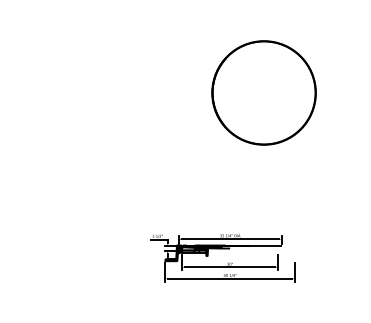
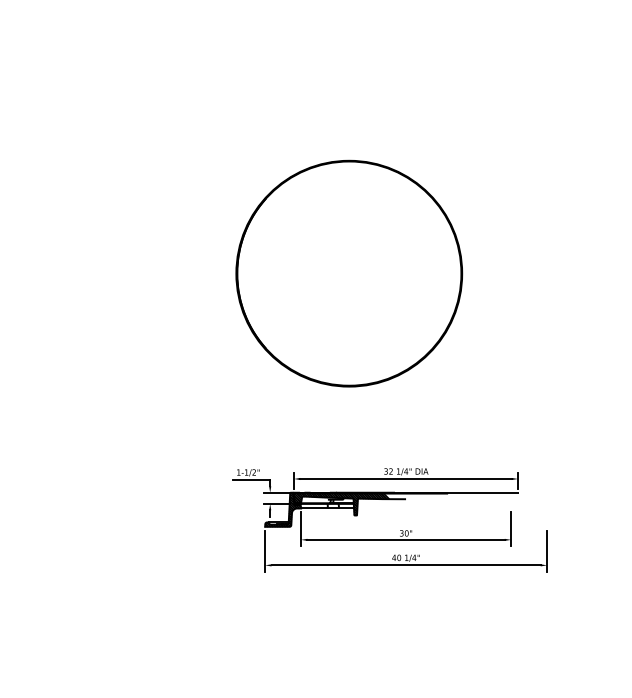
circle: (263, 92) -> (348, 272), moved

